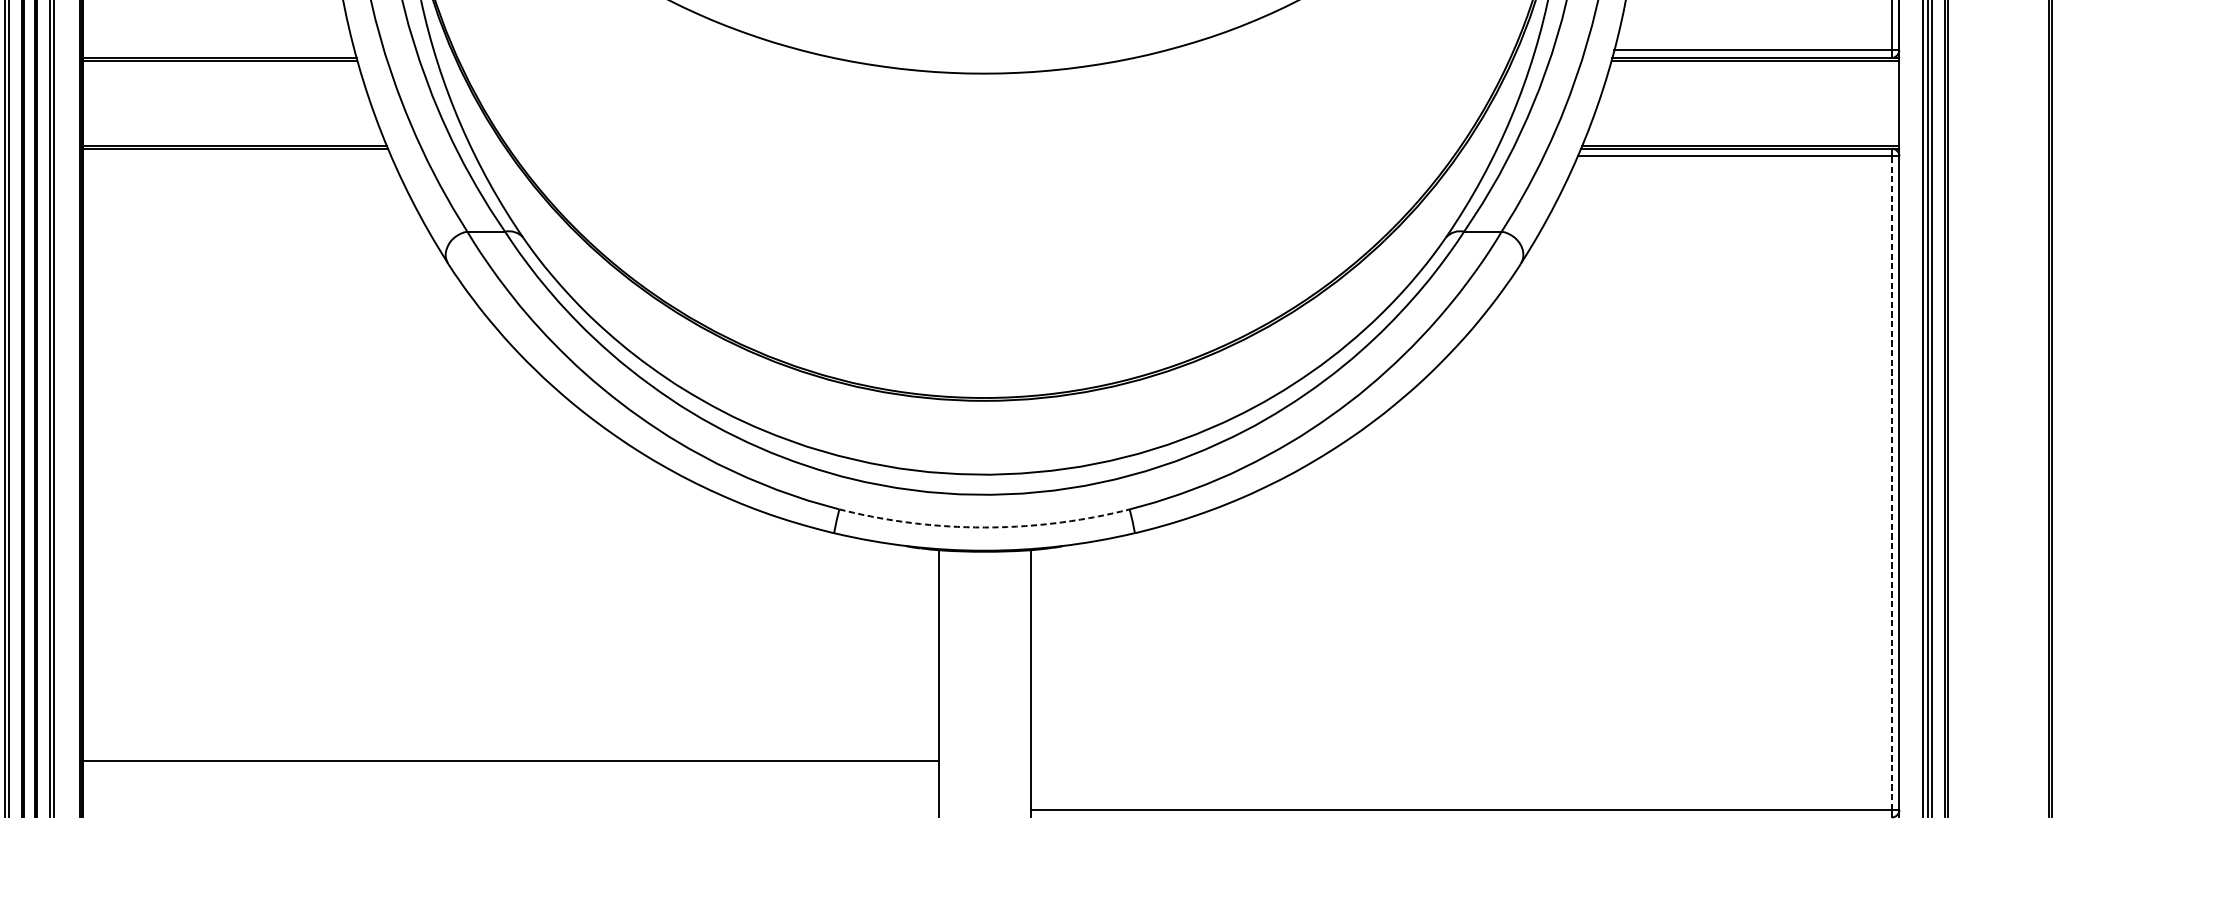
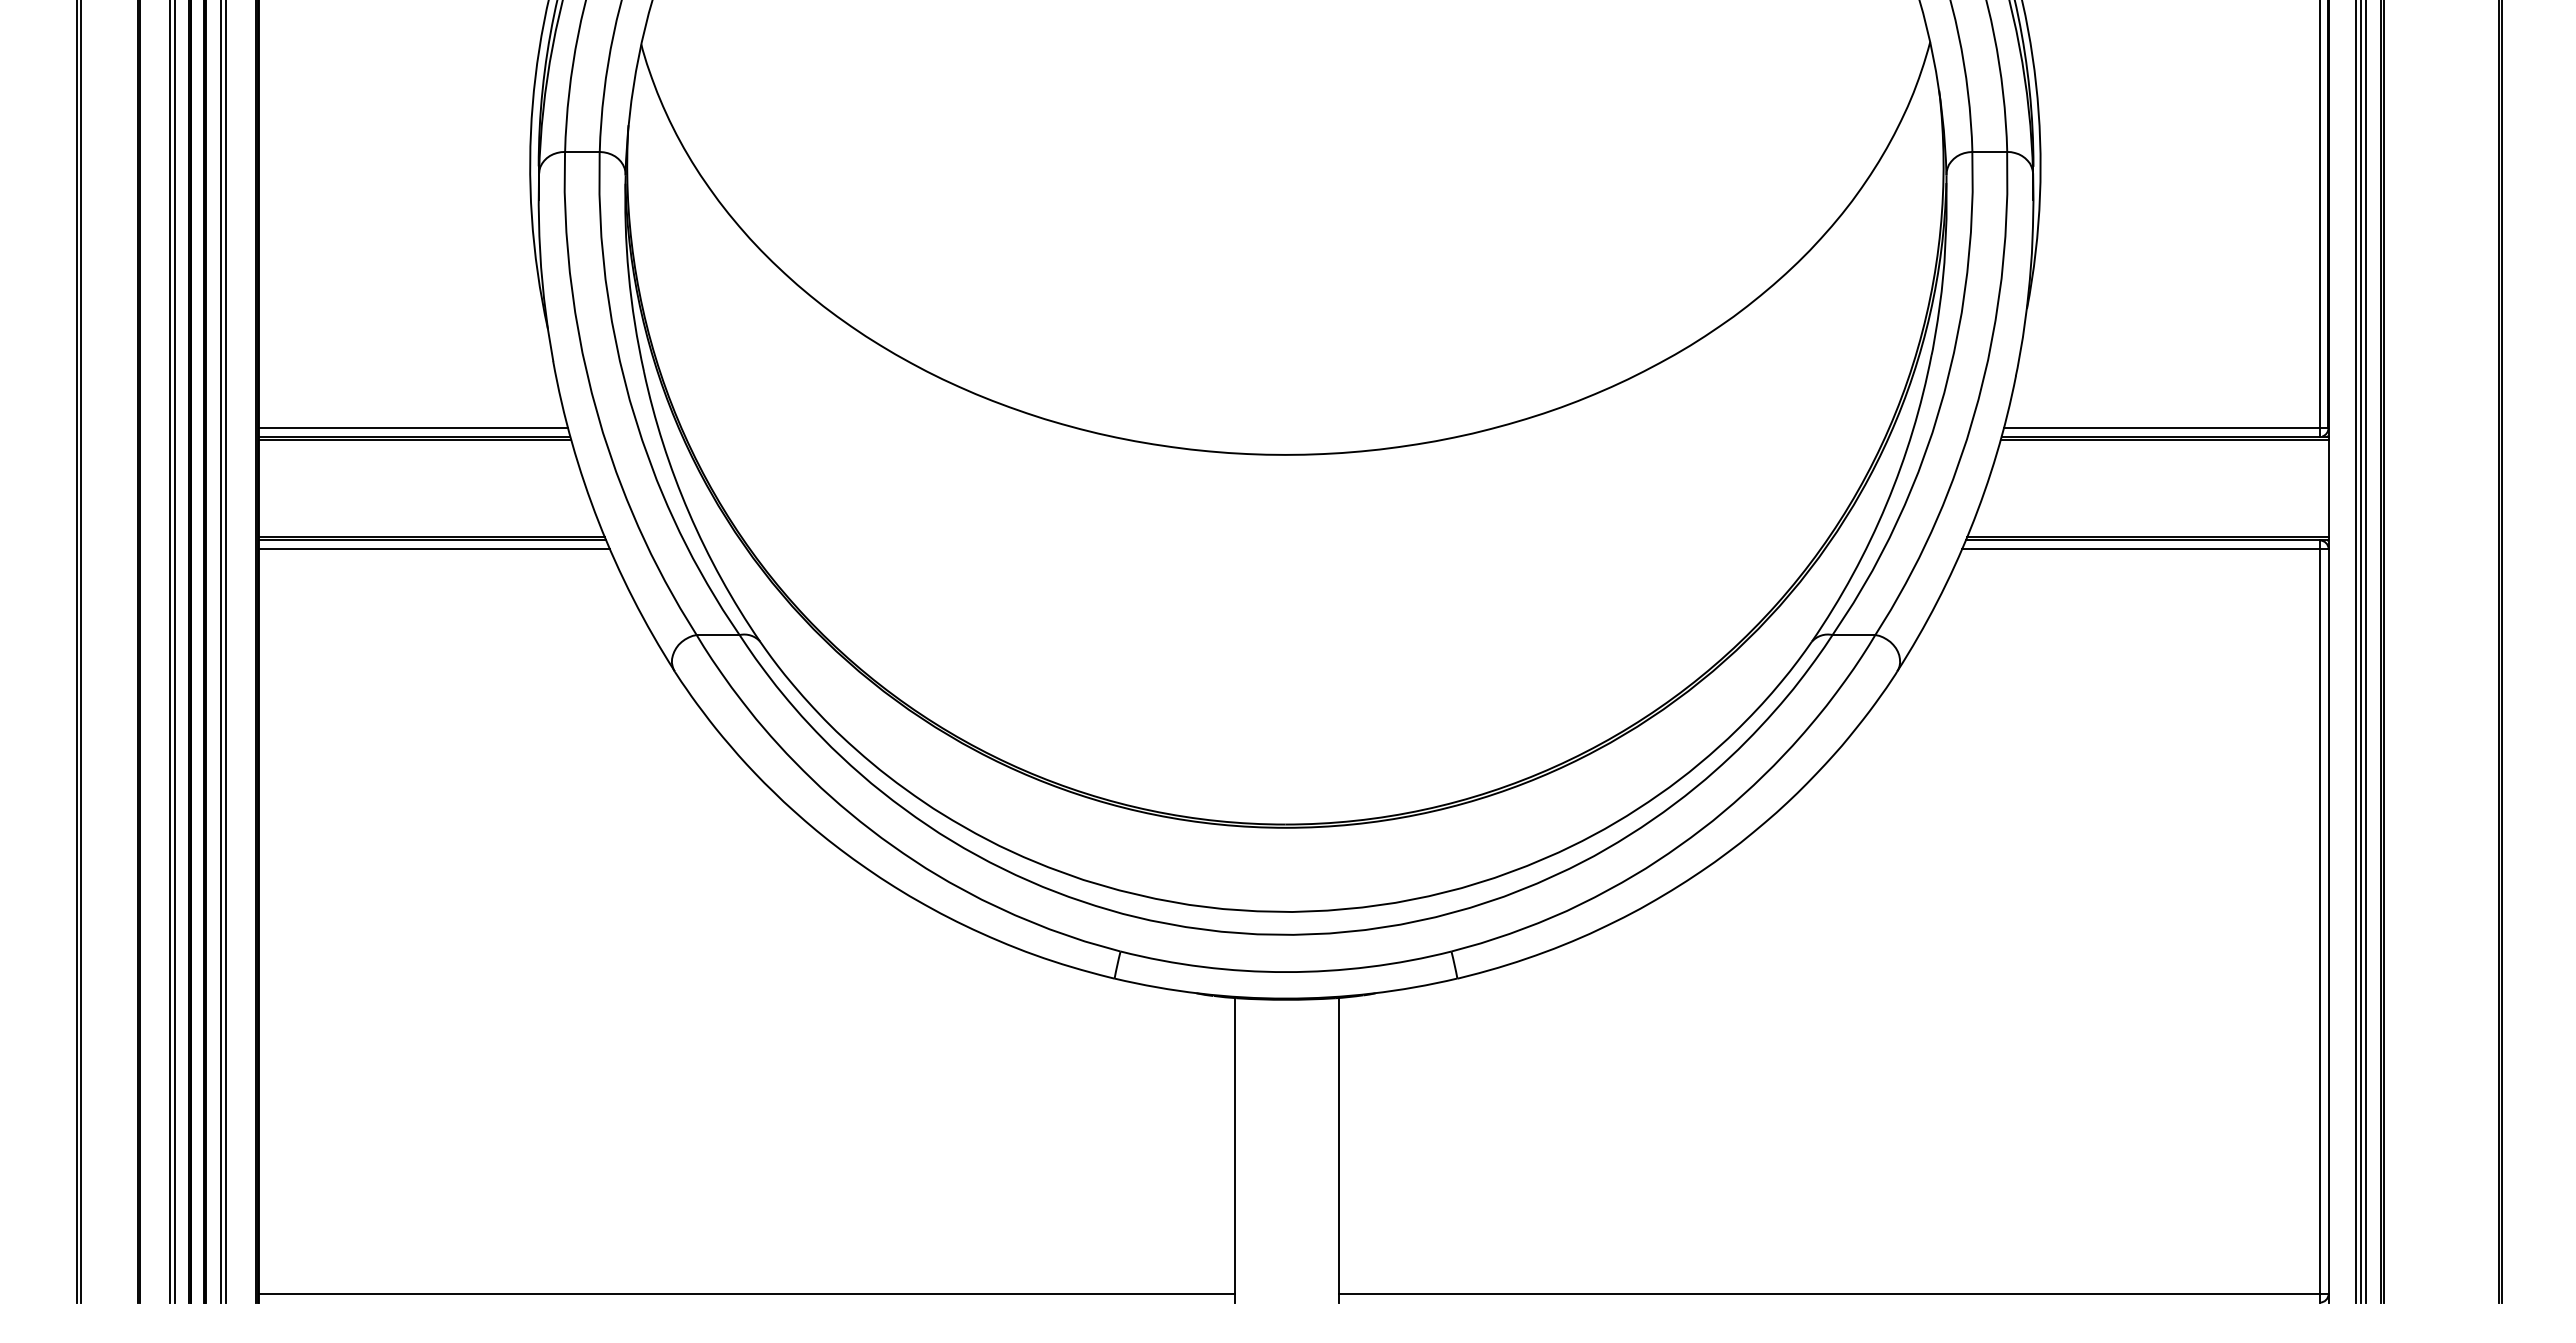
line: (218, 50) -> (413, 428), added
line: (237, 156) -> (434, 549), added
line: (1891, 483) -> (2319, 921), dashed -> solid
arc: (984, 527) -> (1286, 972), dashed -> solid
line: (511, 760) -> (746, 1293), moved

